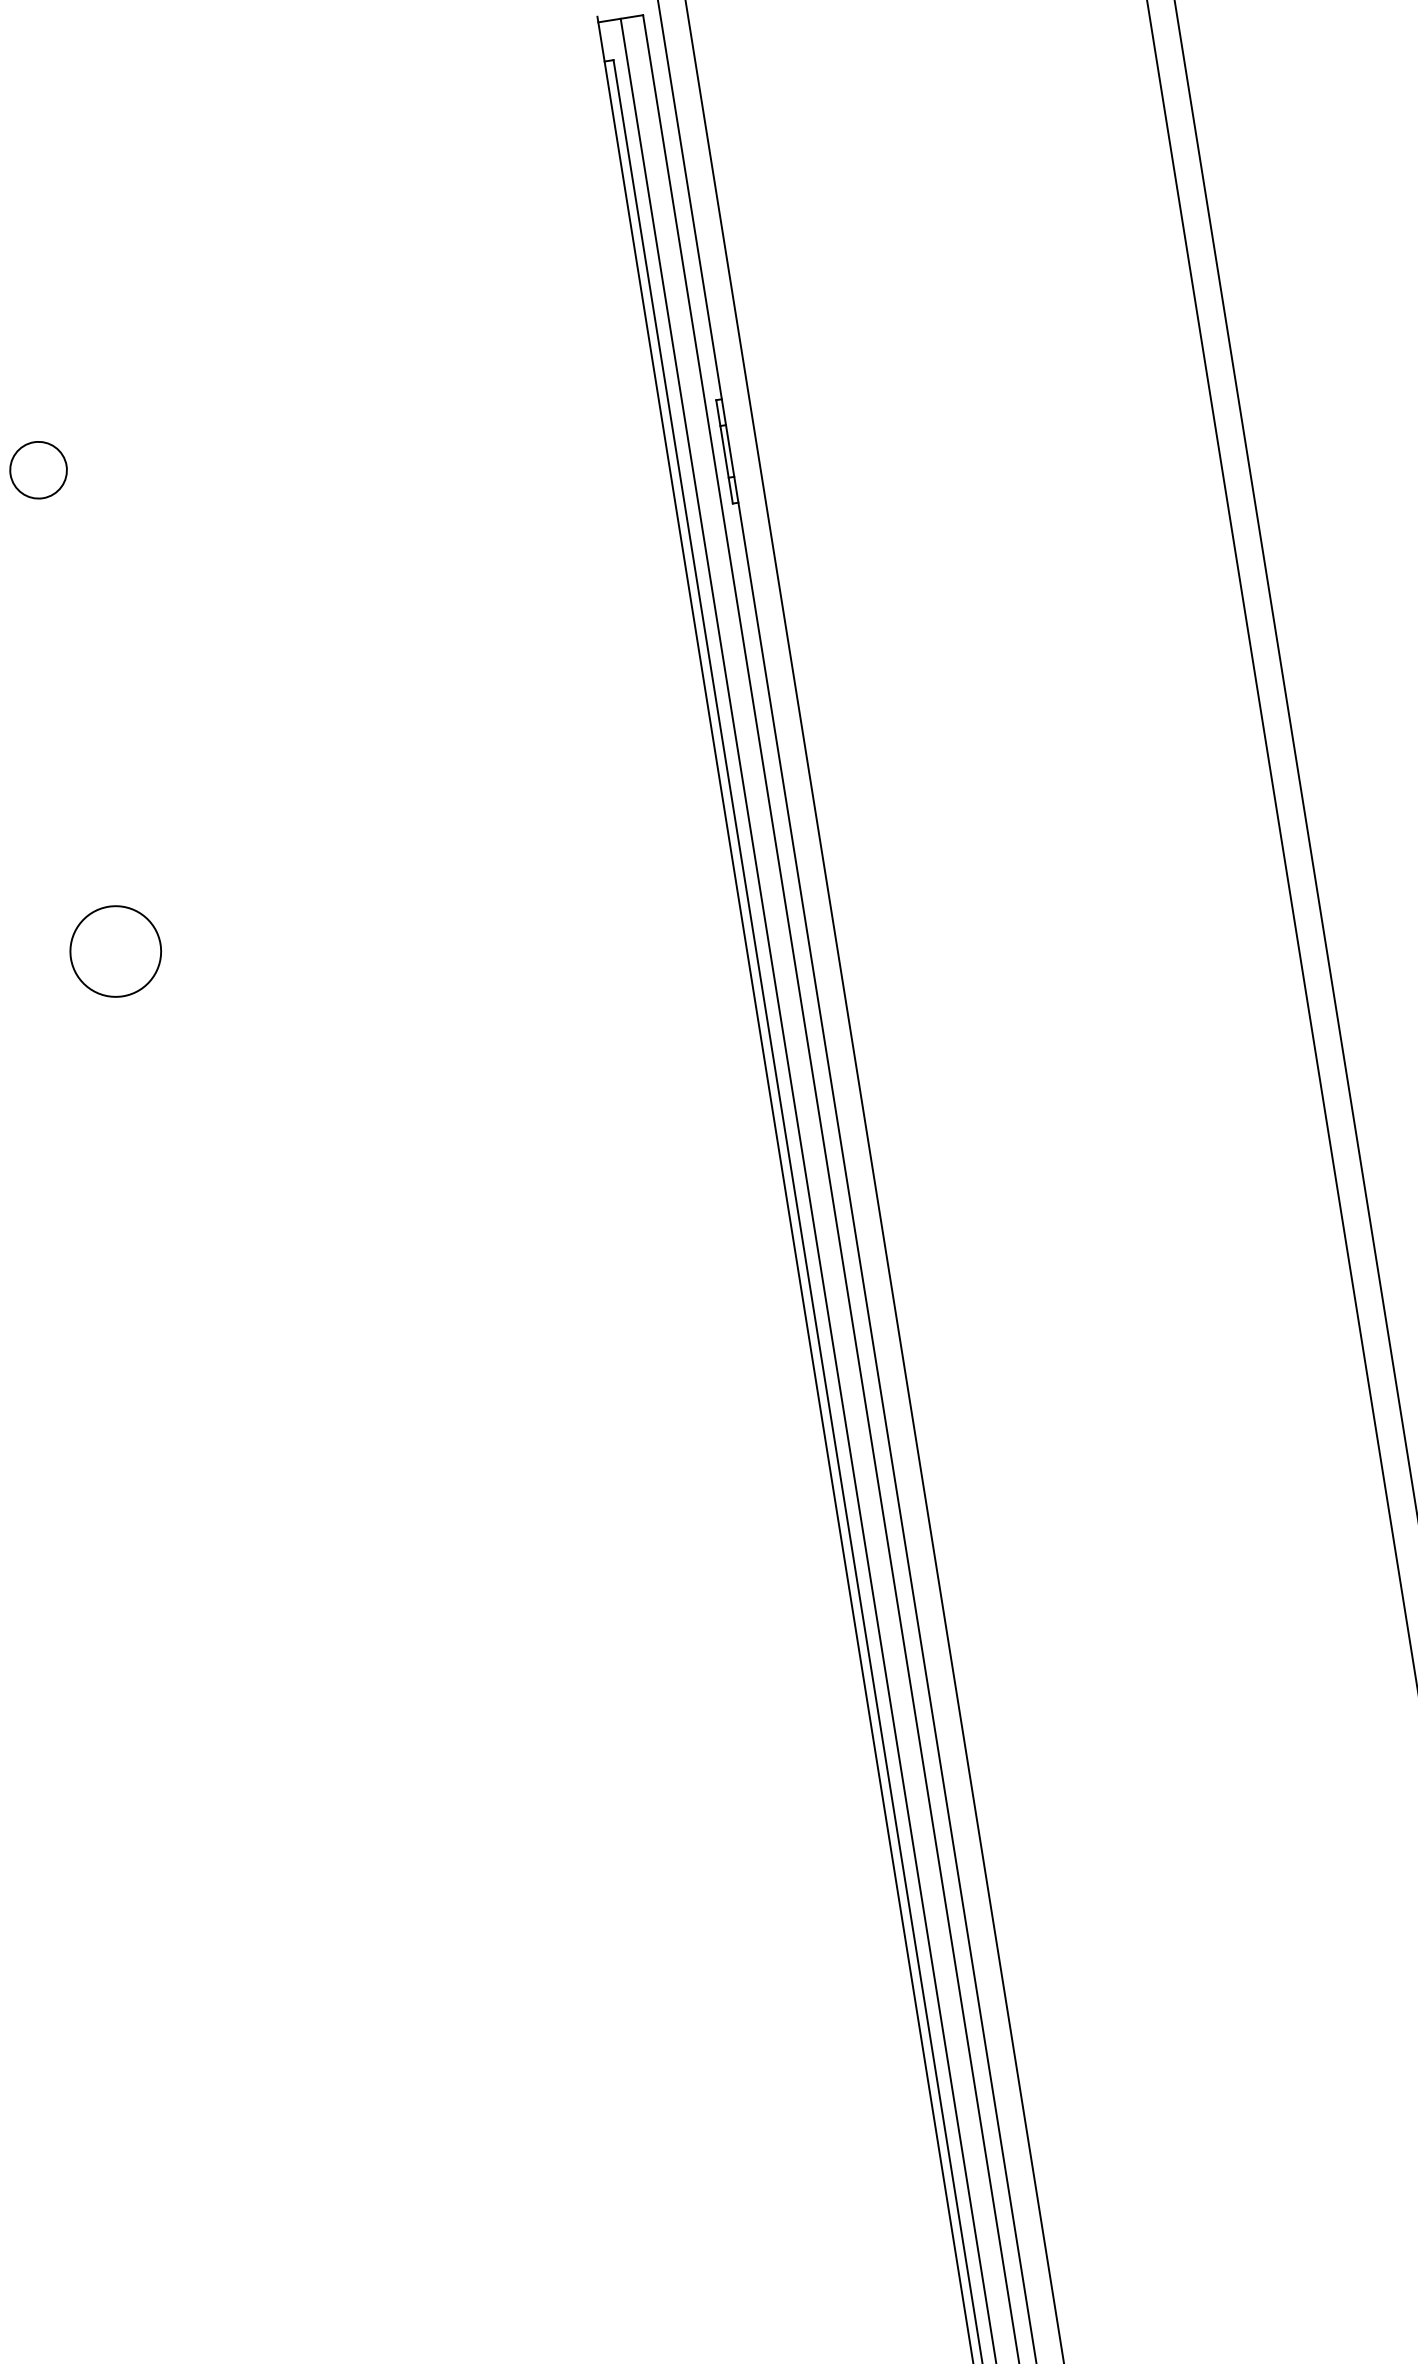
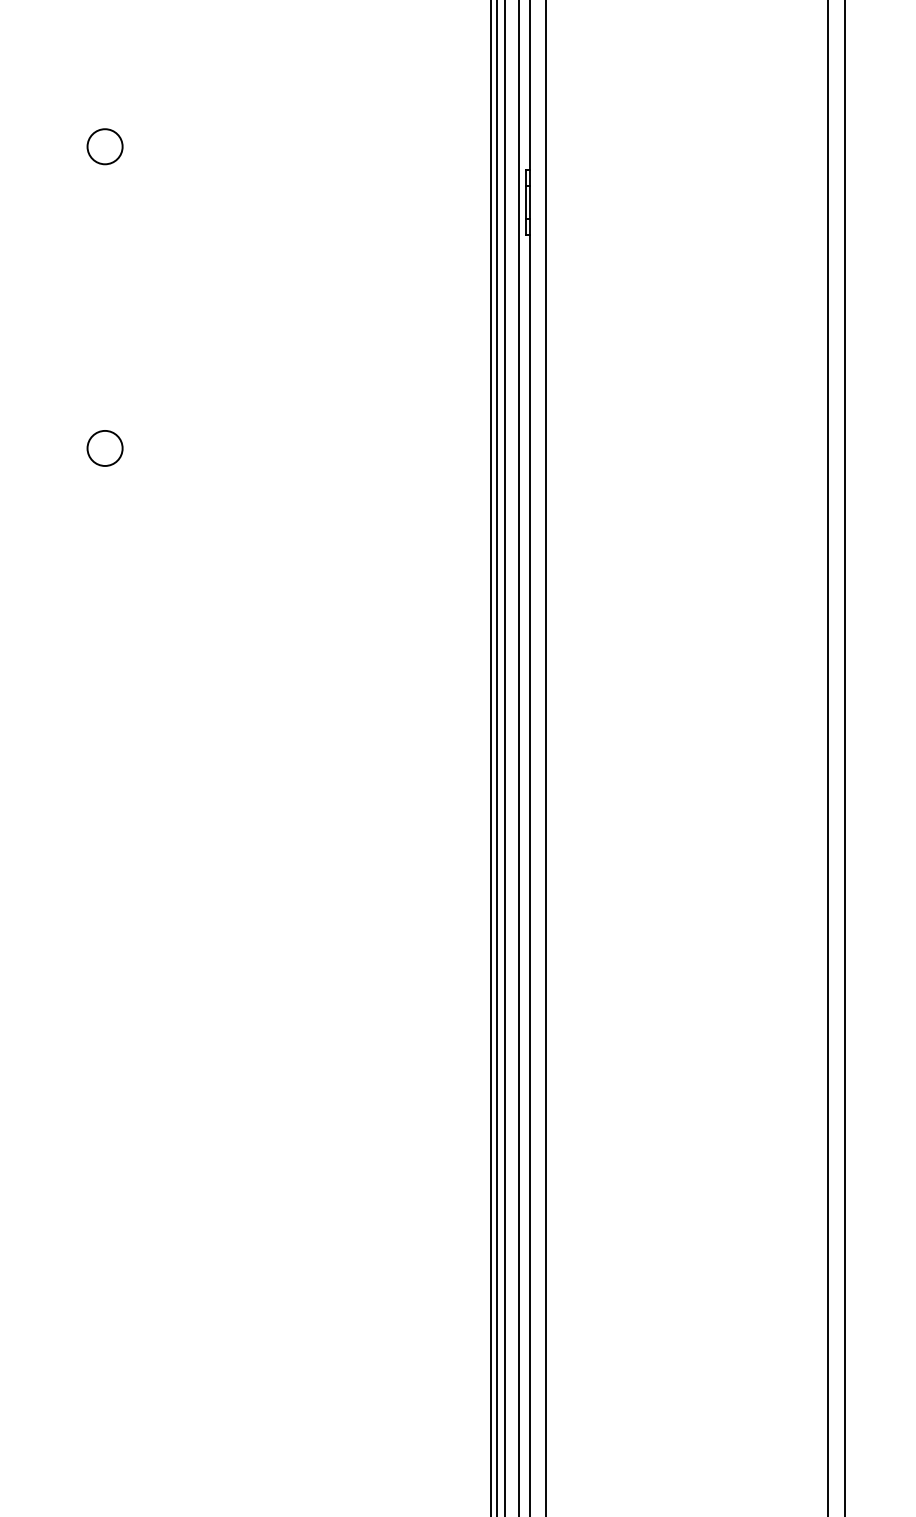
circle: (114, 951) -> (104, 448), size x0.62

